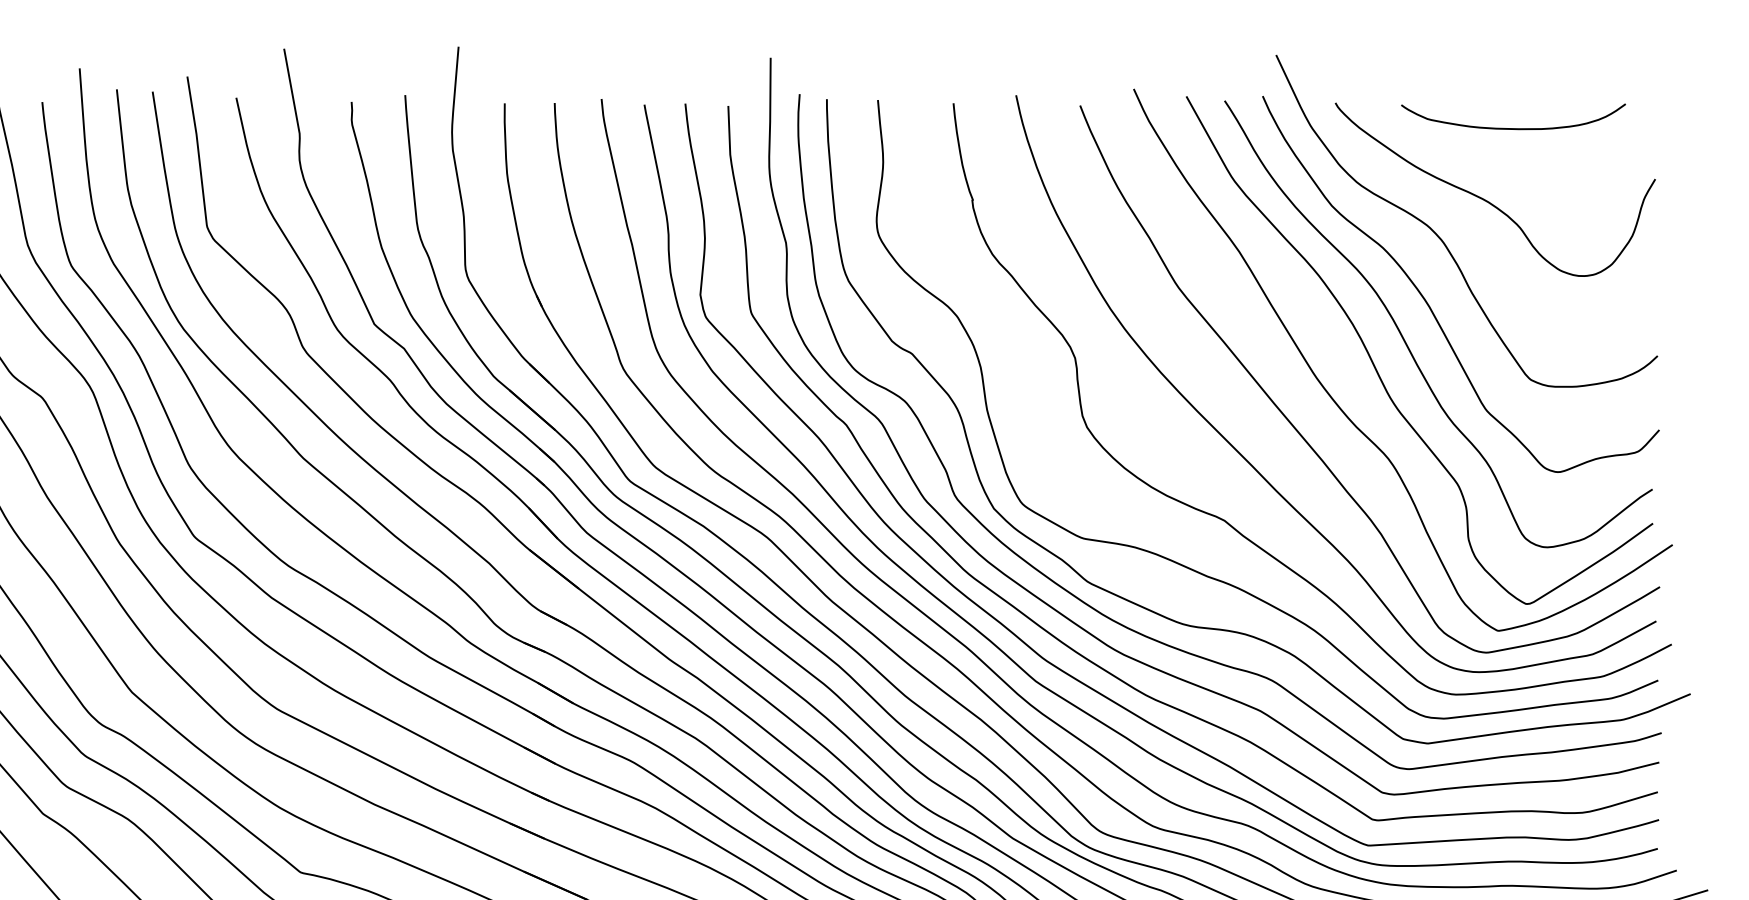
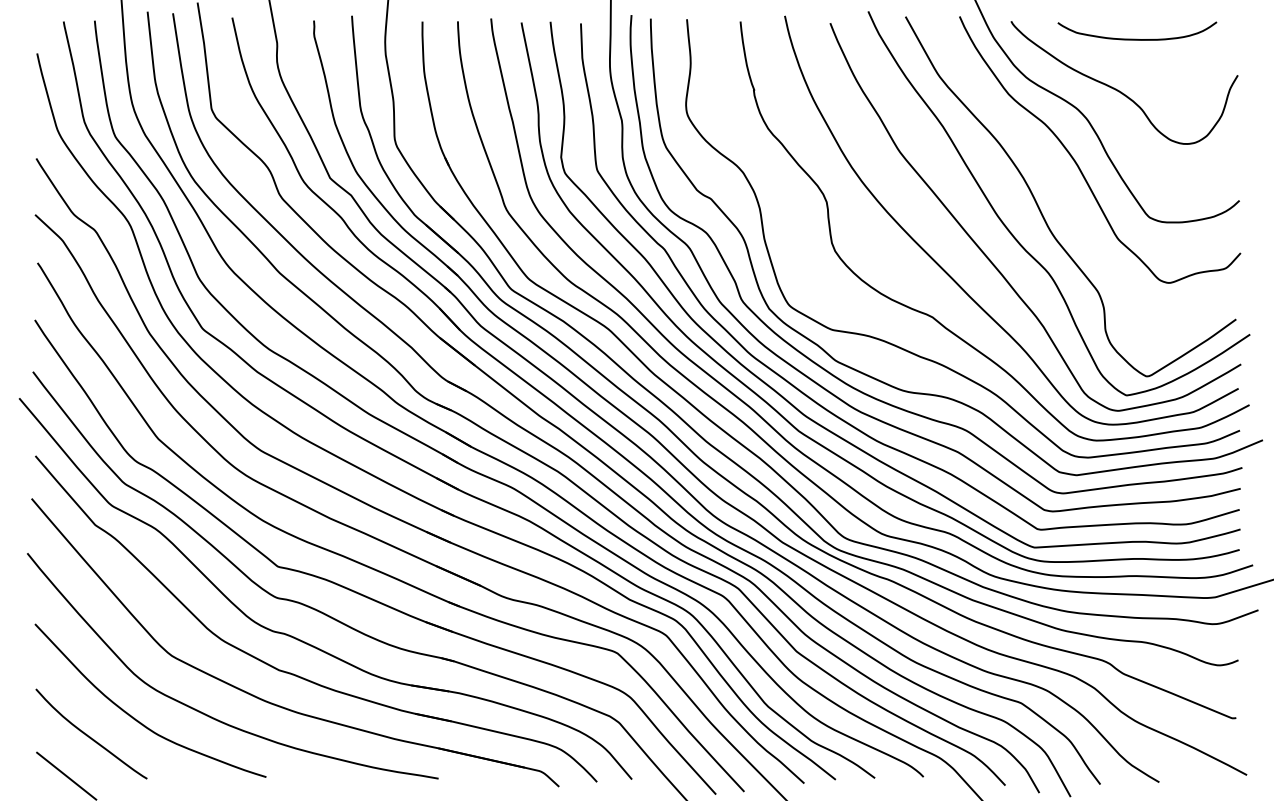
curve: (1409, 345) -> (1063, 193), removed

